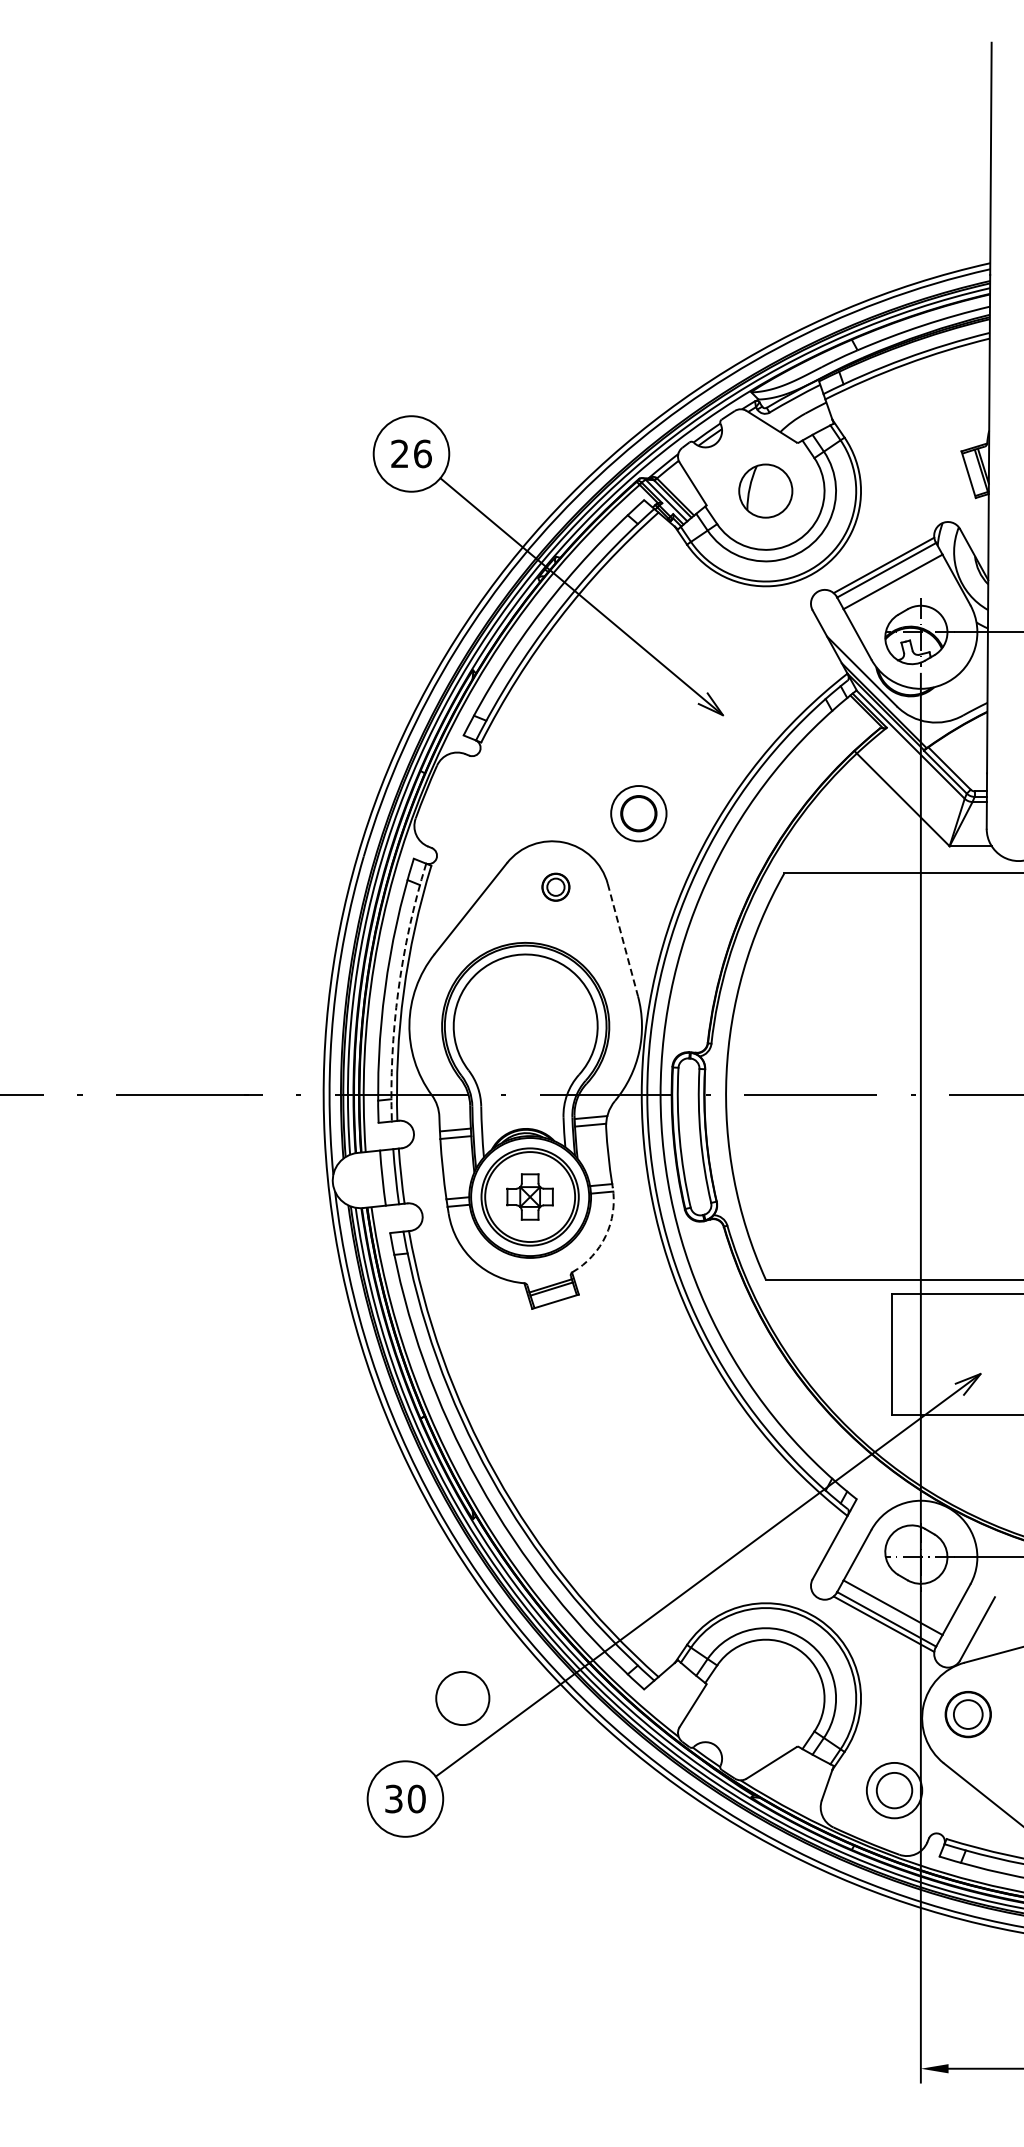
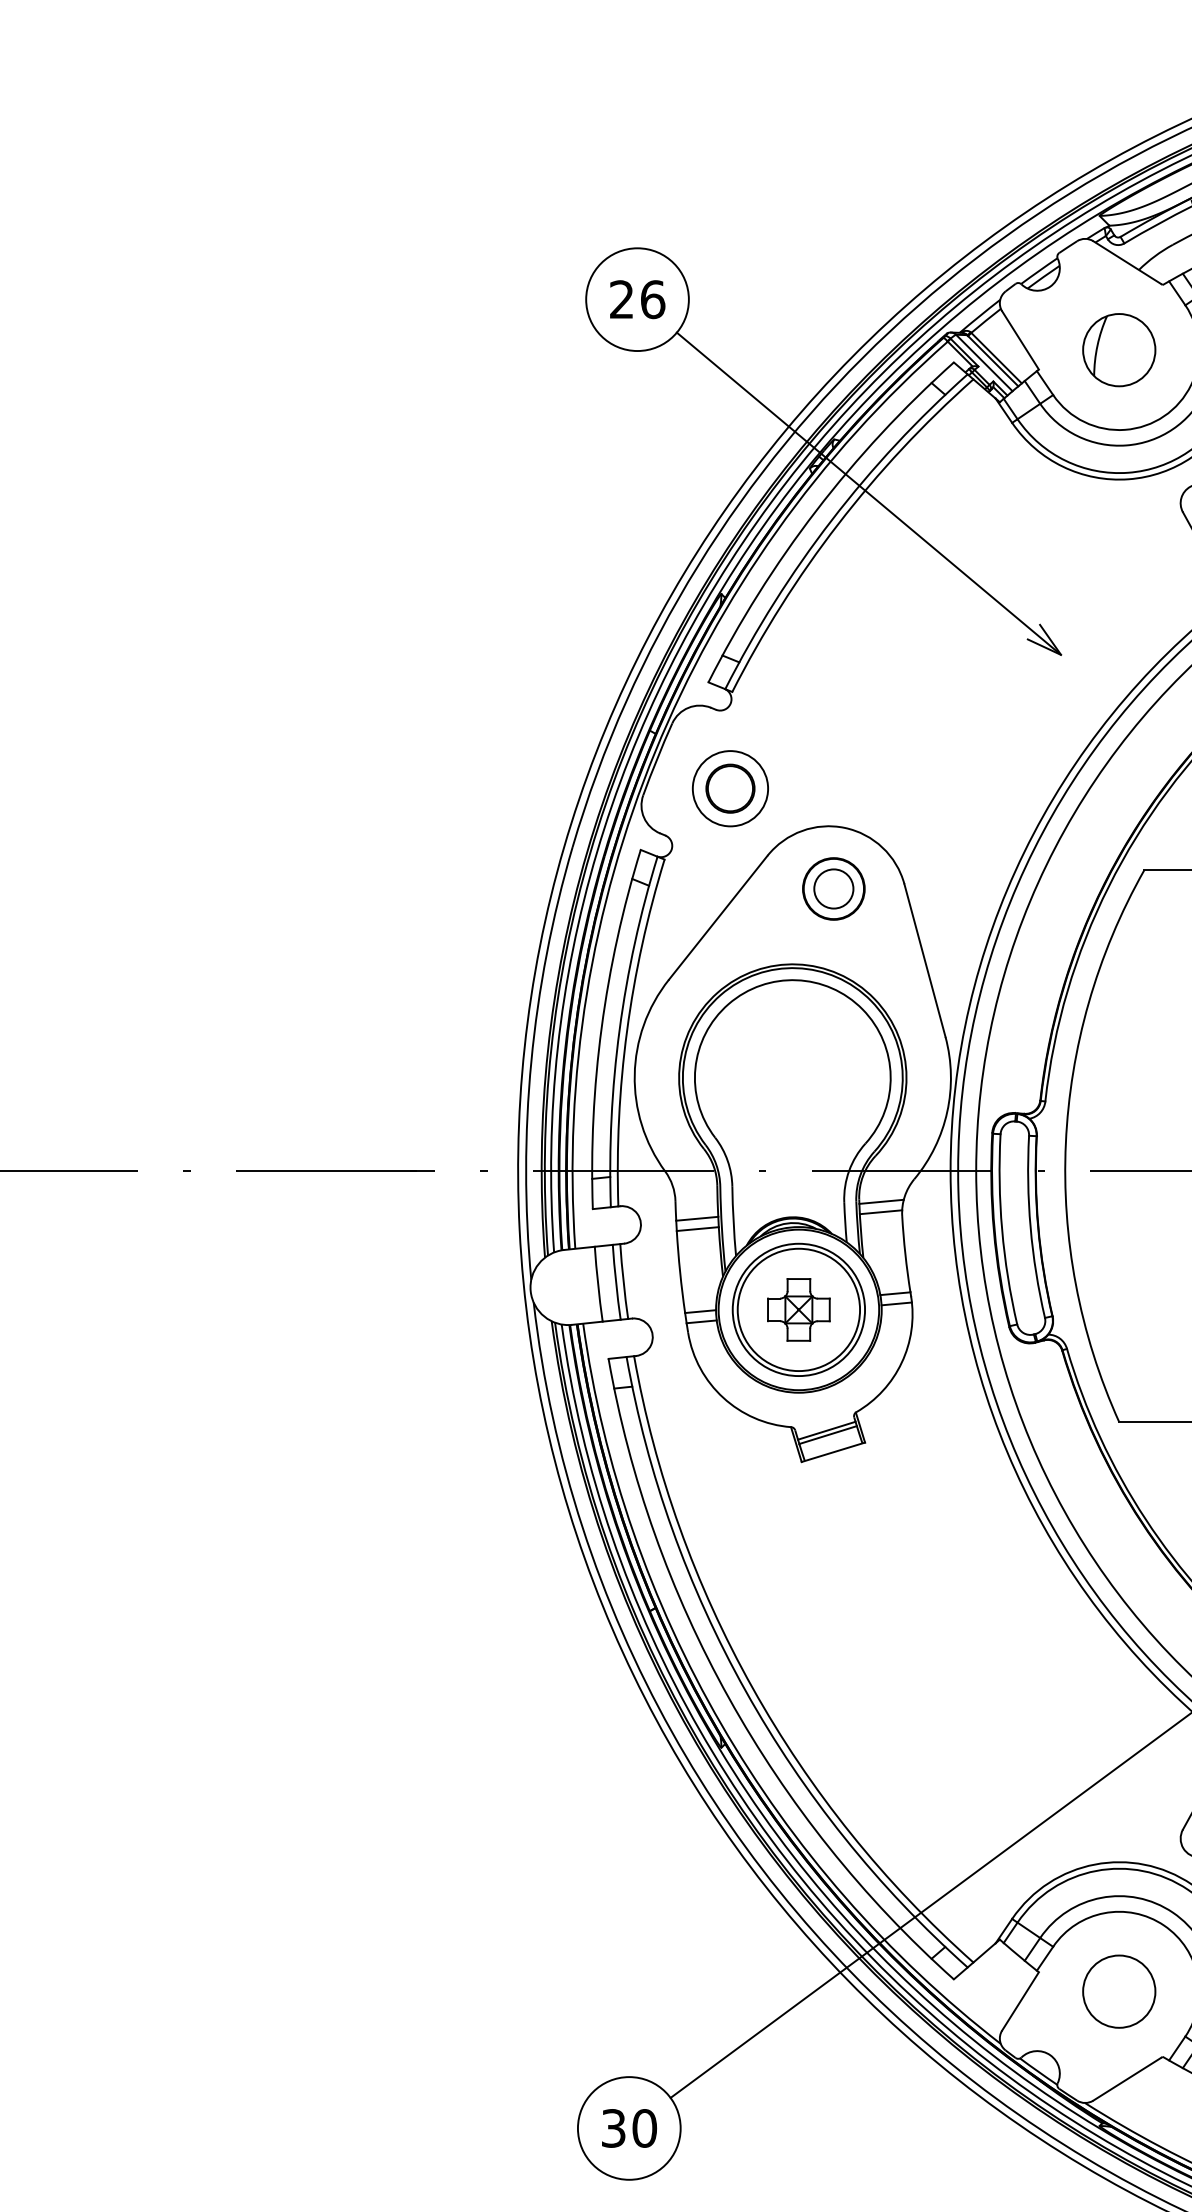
part: (638, 813) -> (730, 788), moved
part: (555, 886) -> (833, 887), size x1.67
line: (623, 940) -> (925, 961), dashed -> solid
arc: (398, 991) -> (619, 1030), dashed -> solid
arc: (605, 1235) -> (901, 1362), dashed -> solid
circle: (462, 1698) -> (1118, 1991), moved

